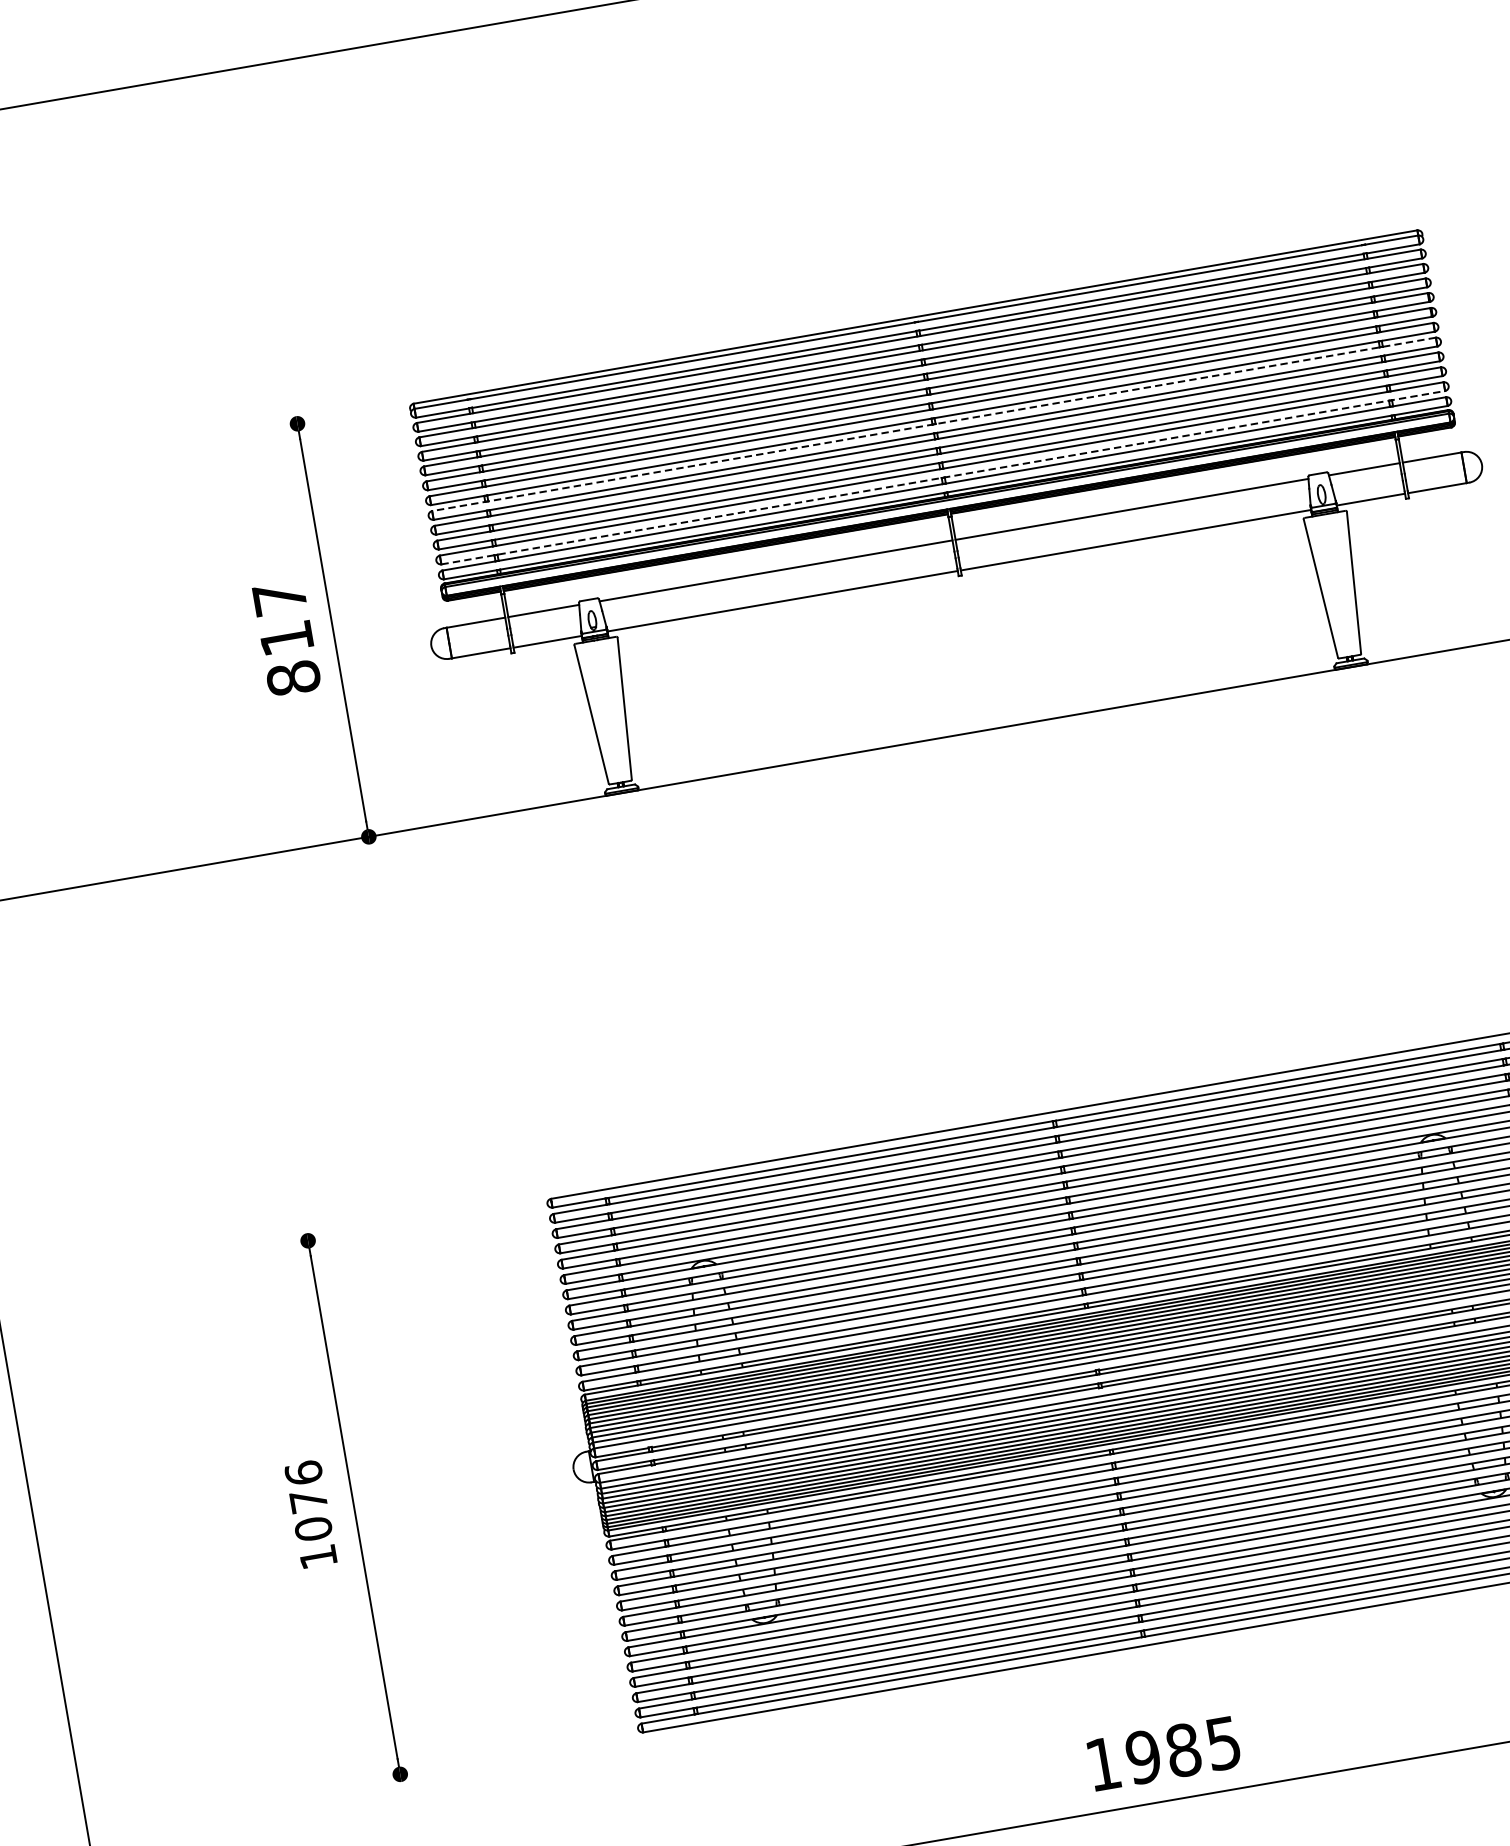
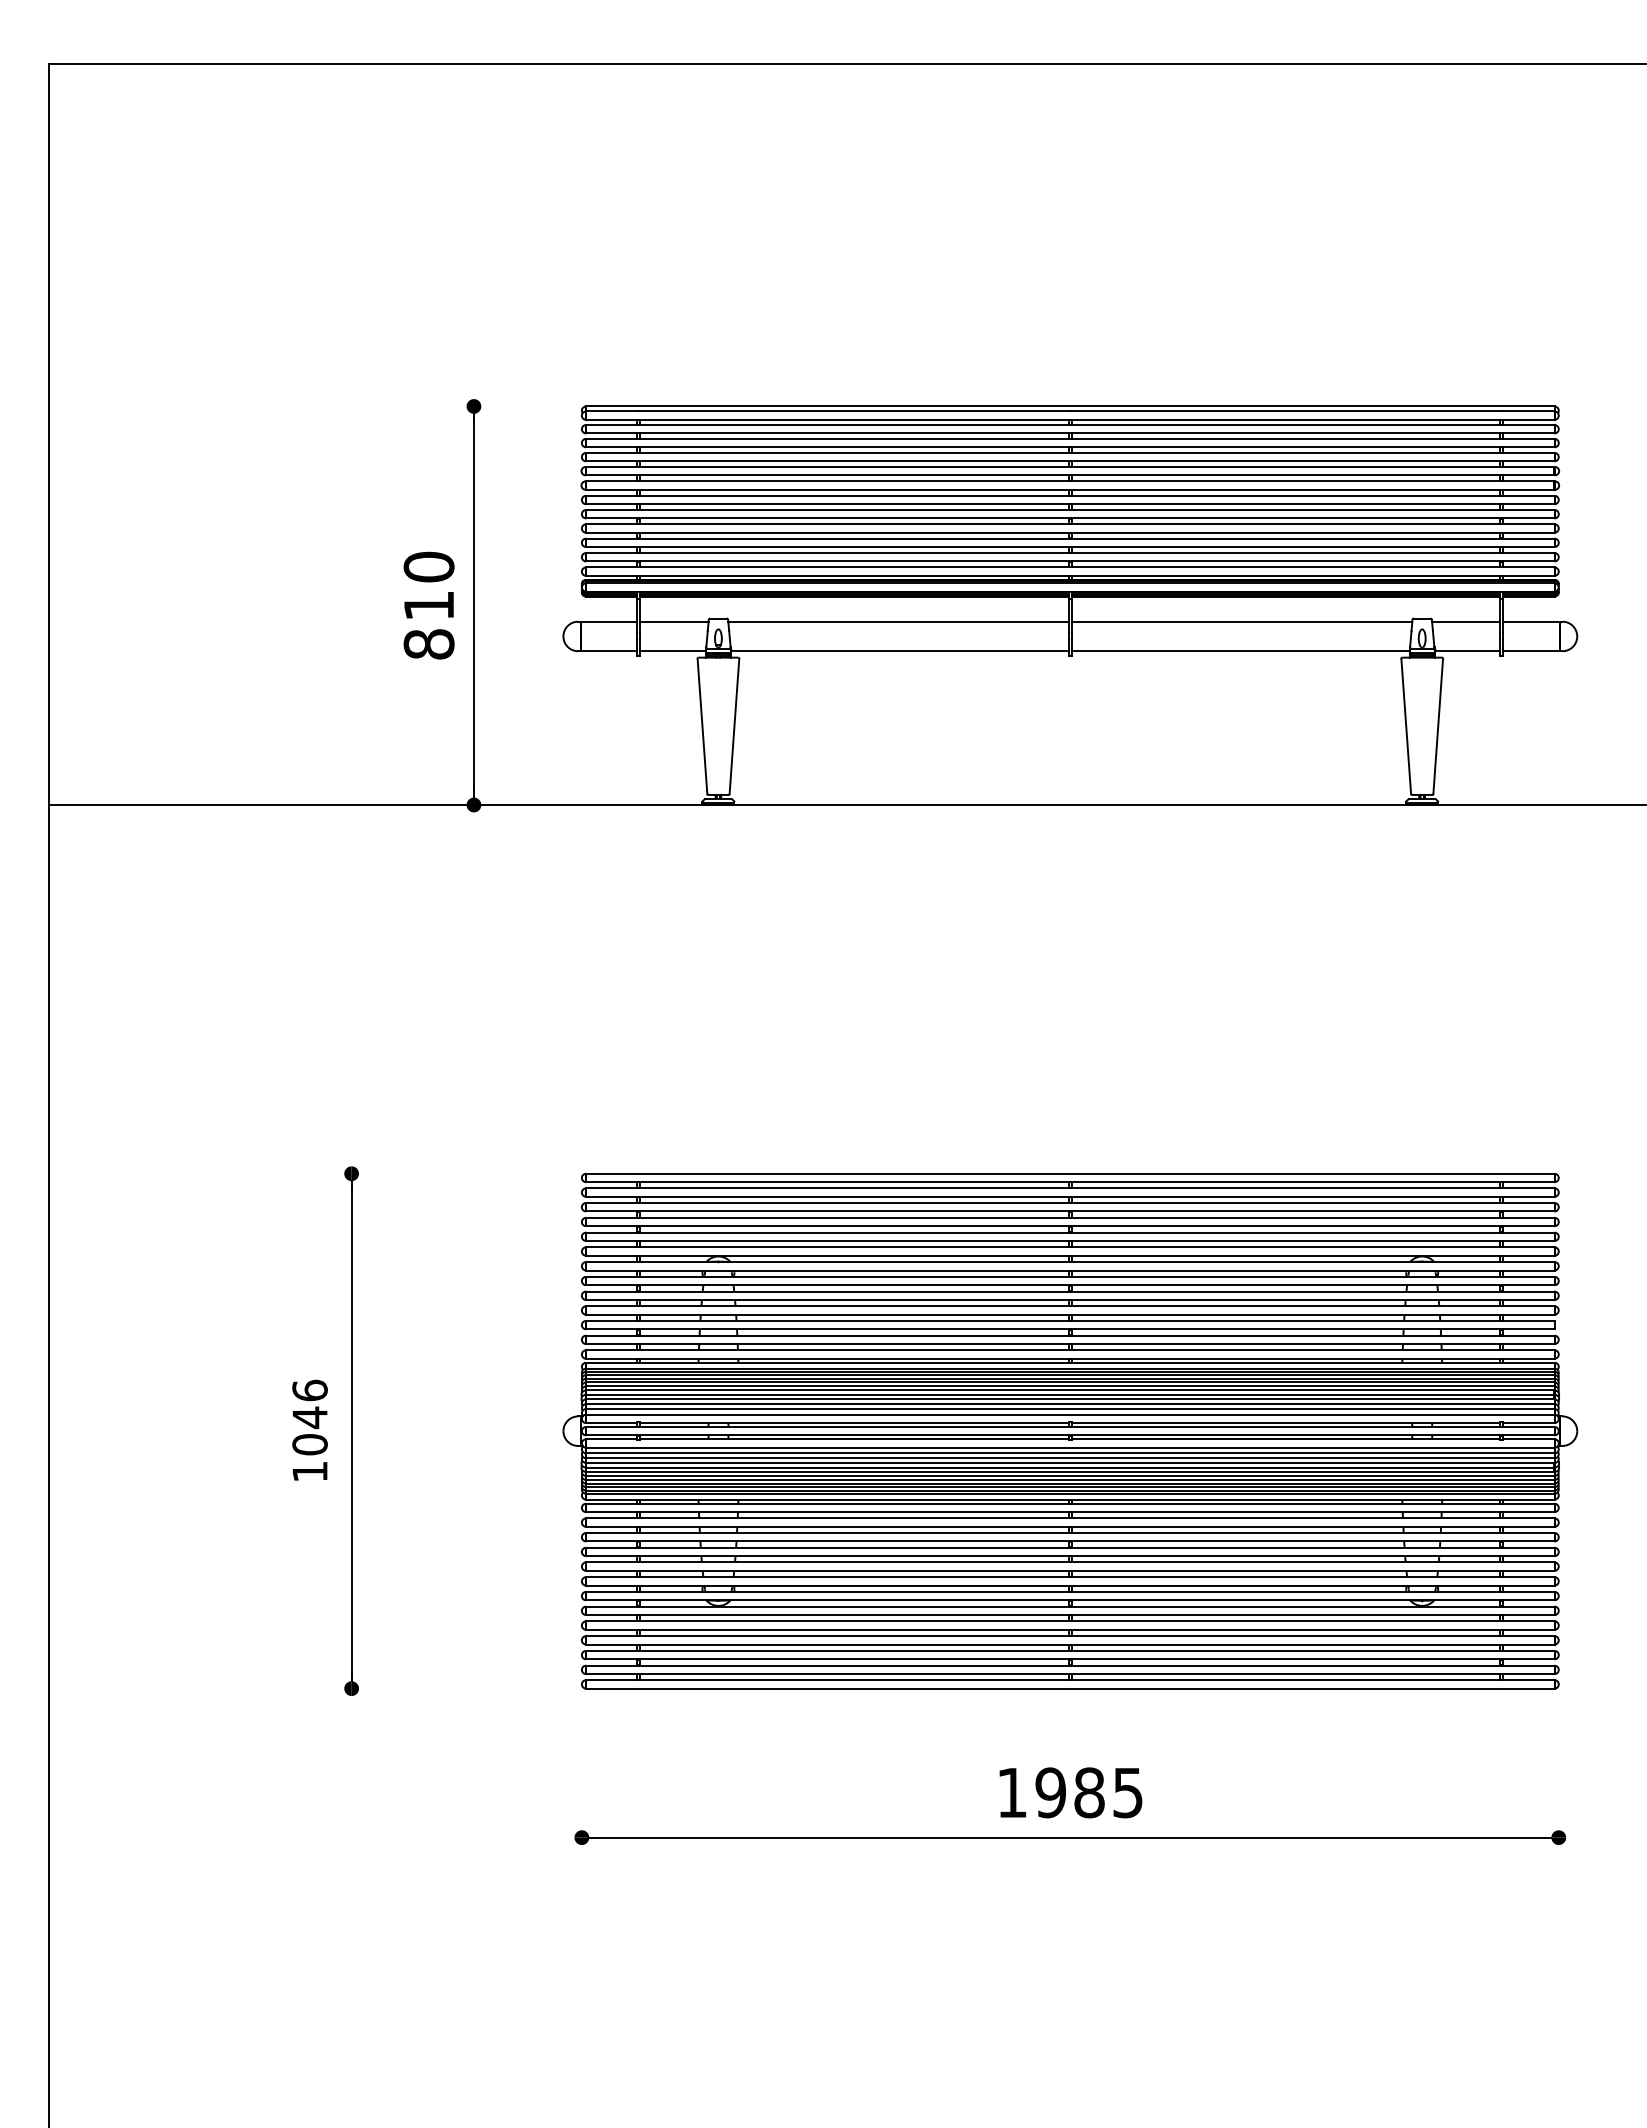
line: (933, 425) -> (1069, 510), dashed -> solid
line: (943, 477) -> (1070, 561), dashed -> solid
text: (279, 597) -> (428, 566), 817 -> 810
text: (308, 1500) -> (309, 1417), 1076 -> 1046

